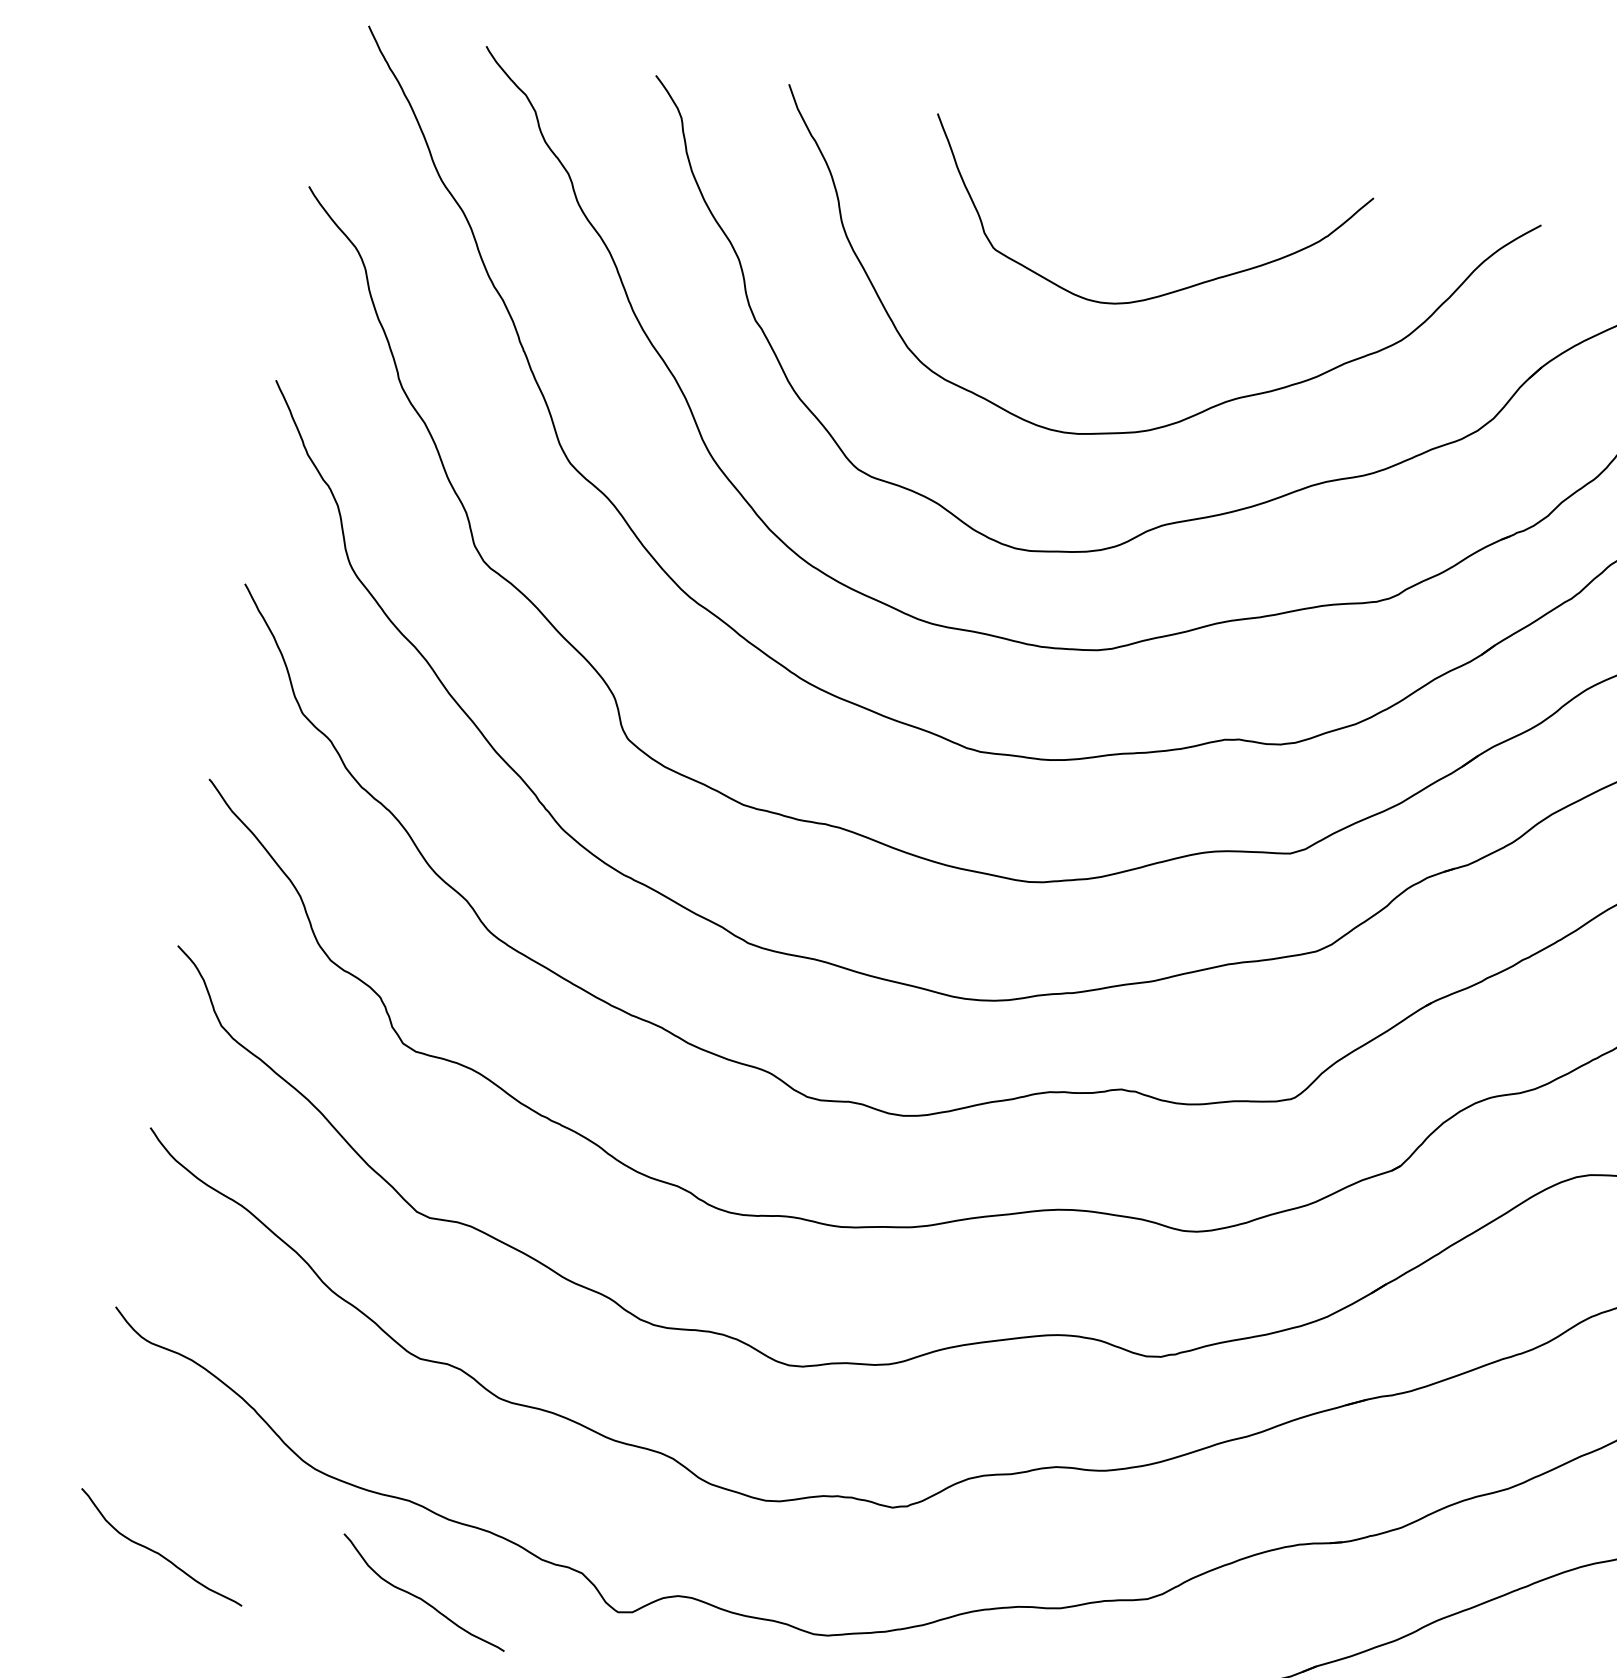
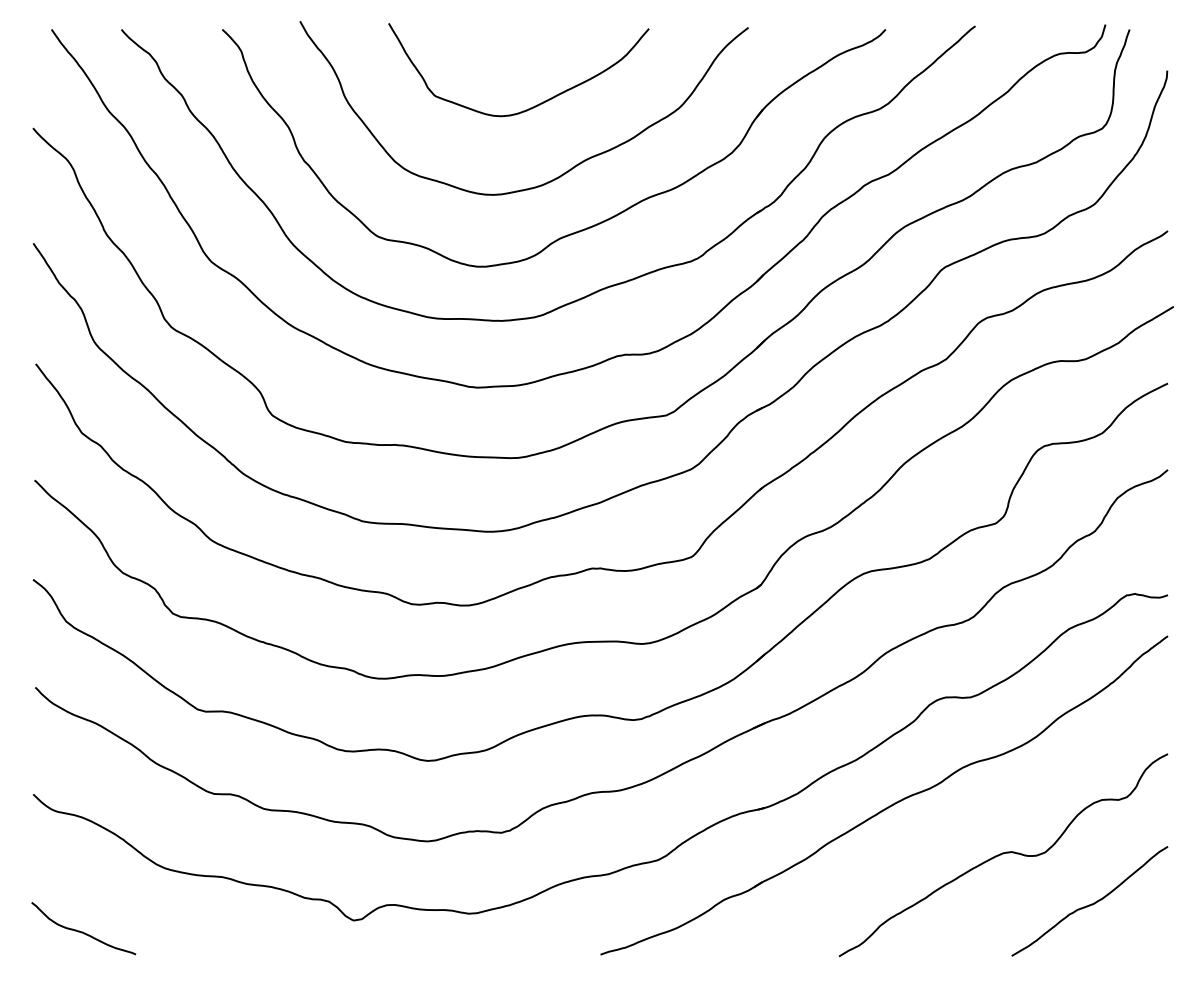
curve: (421, 1597) -> (238, 931), removed

